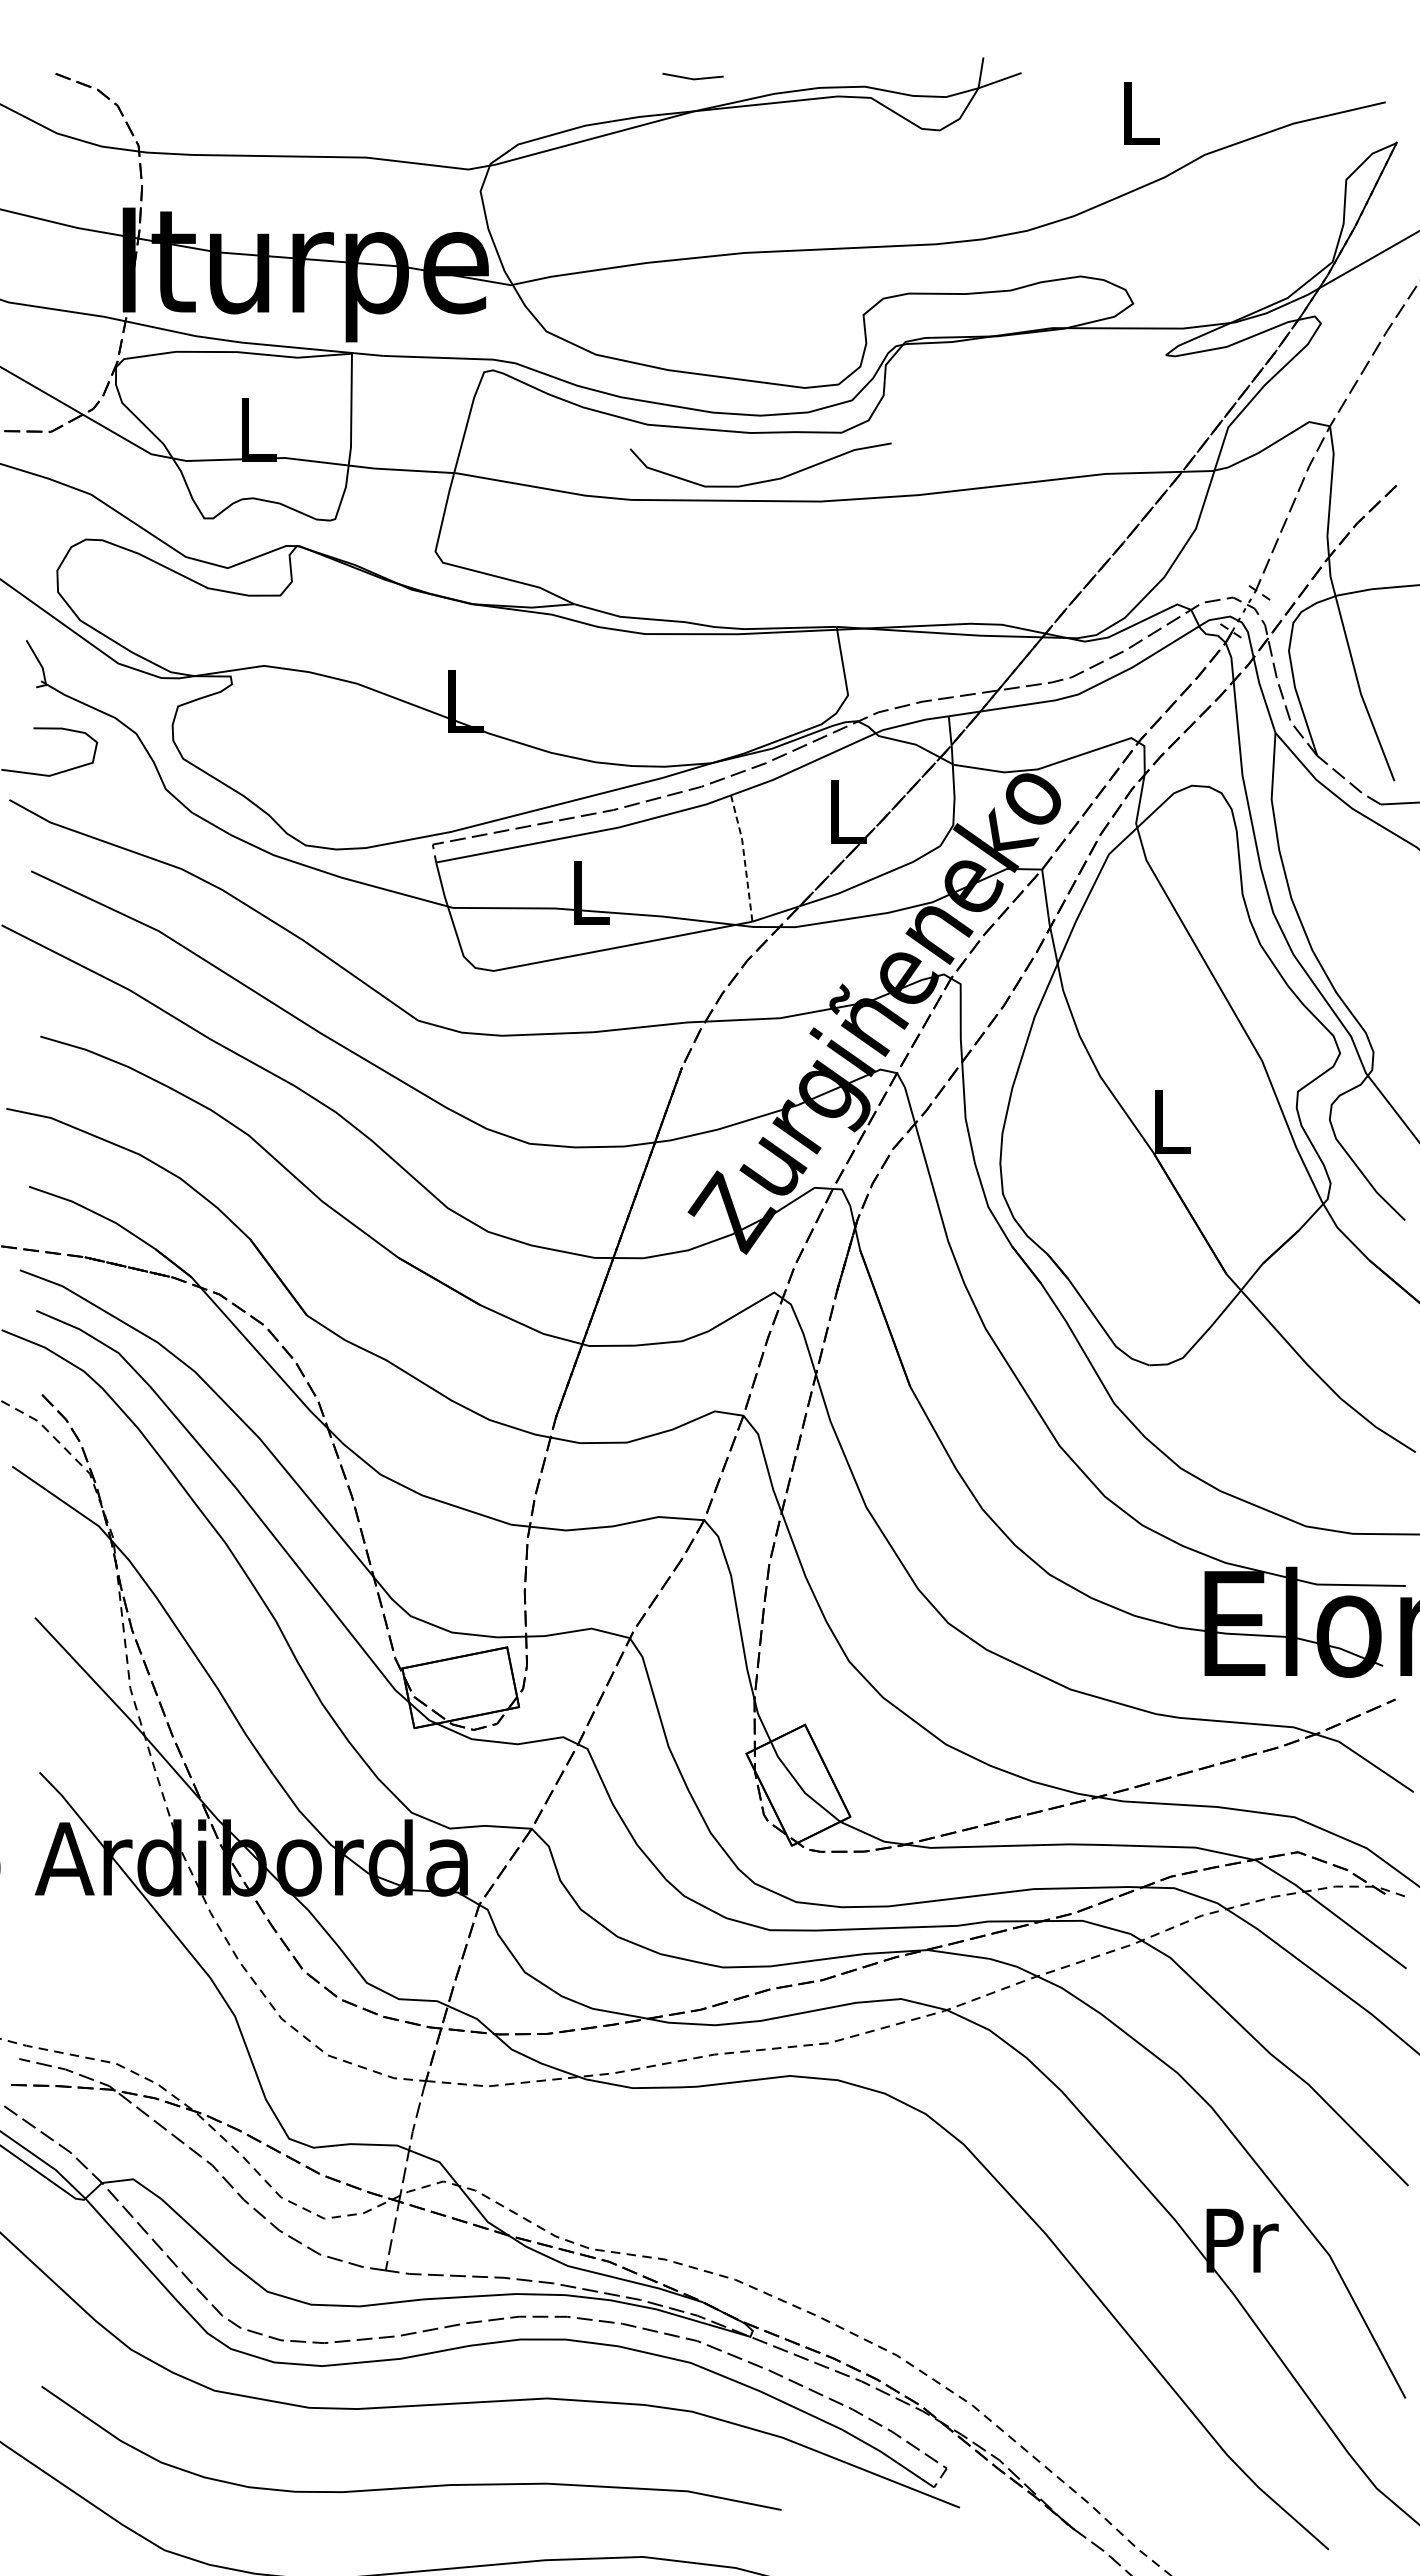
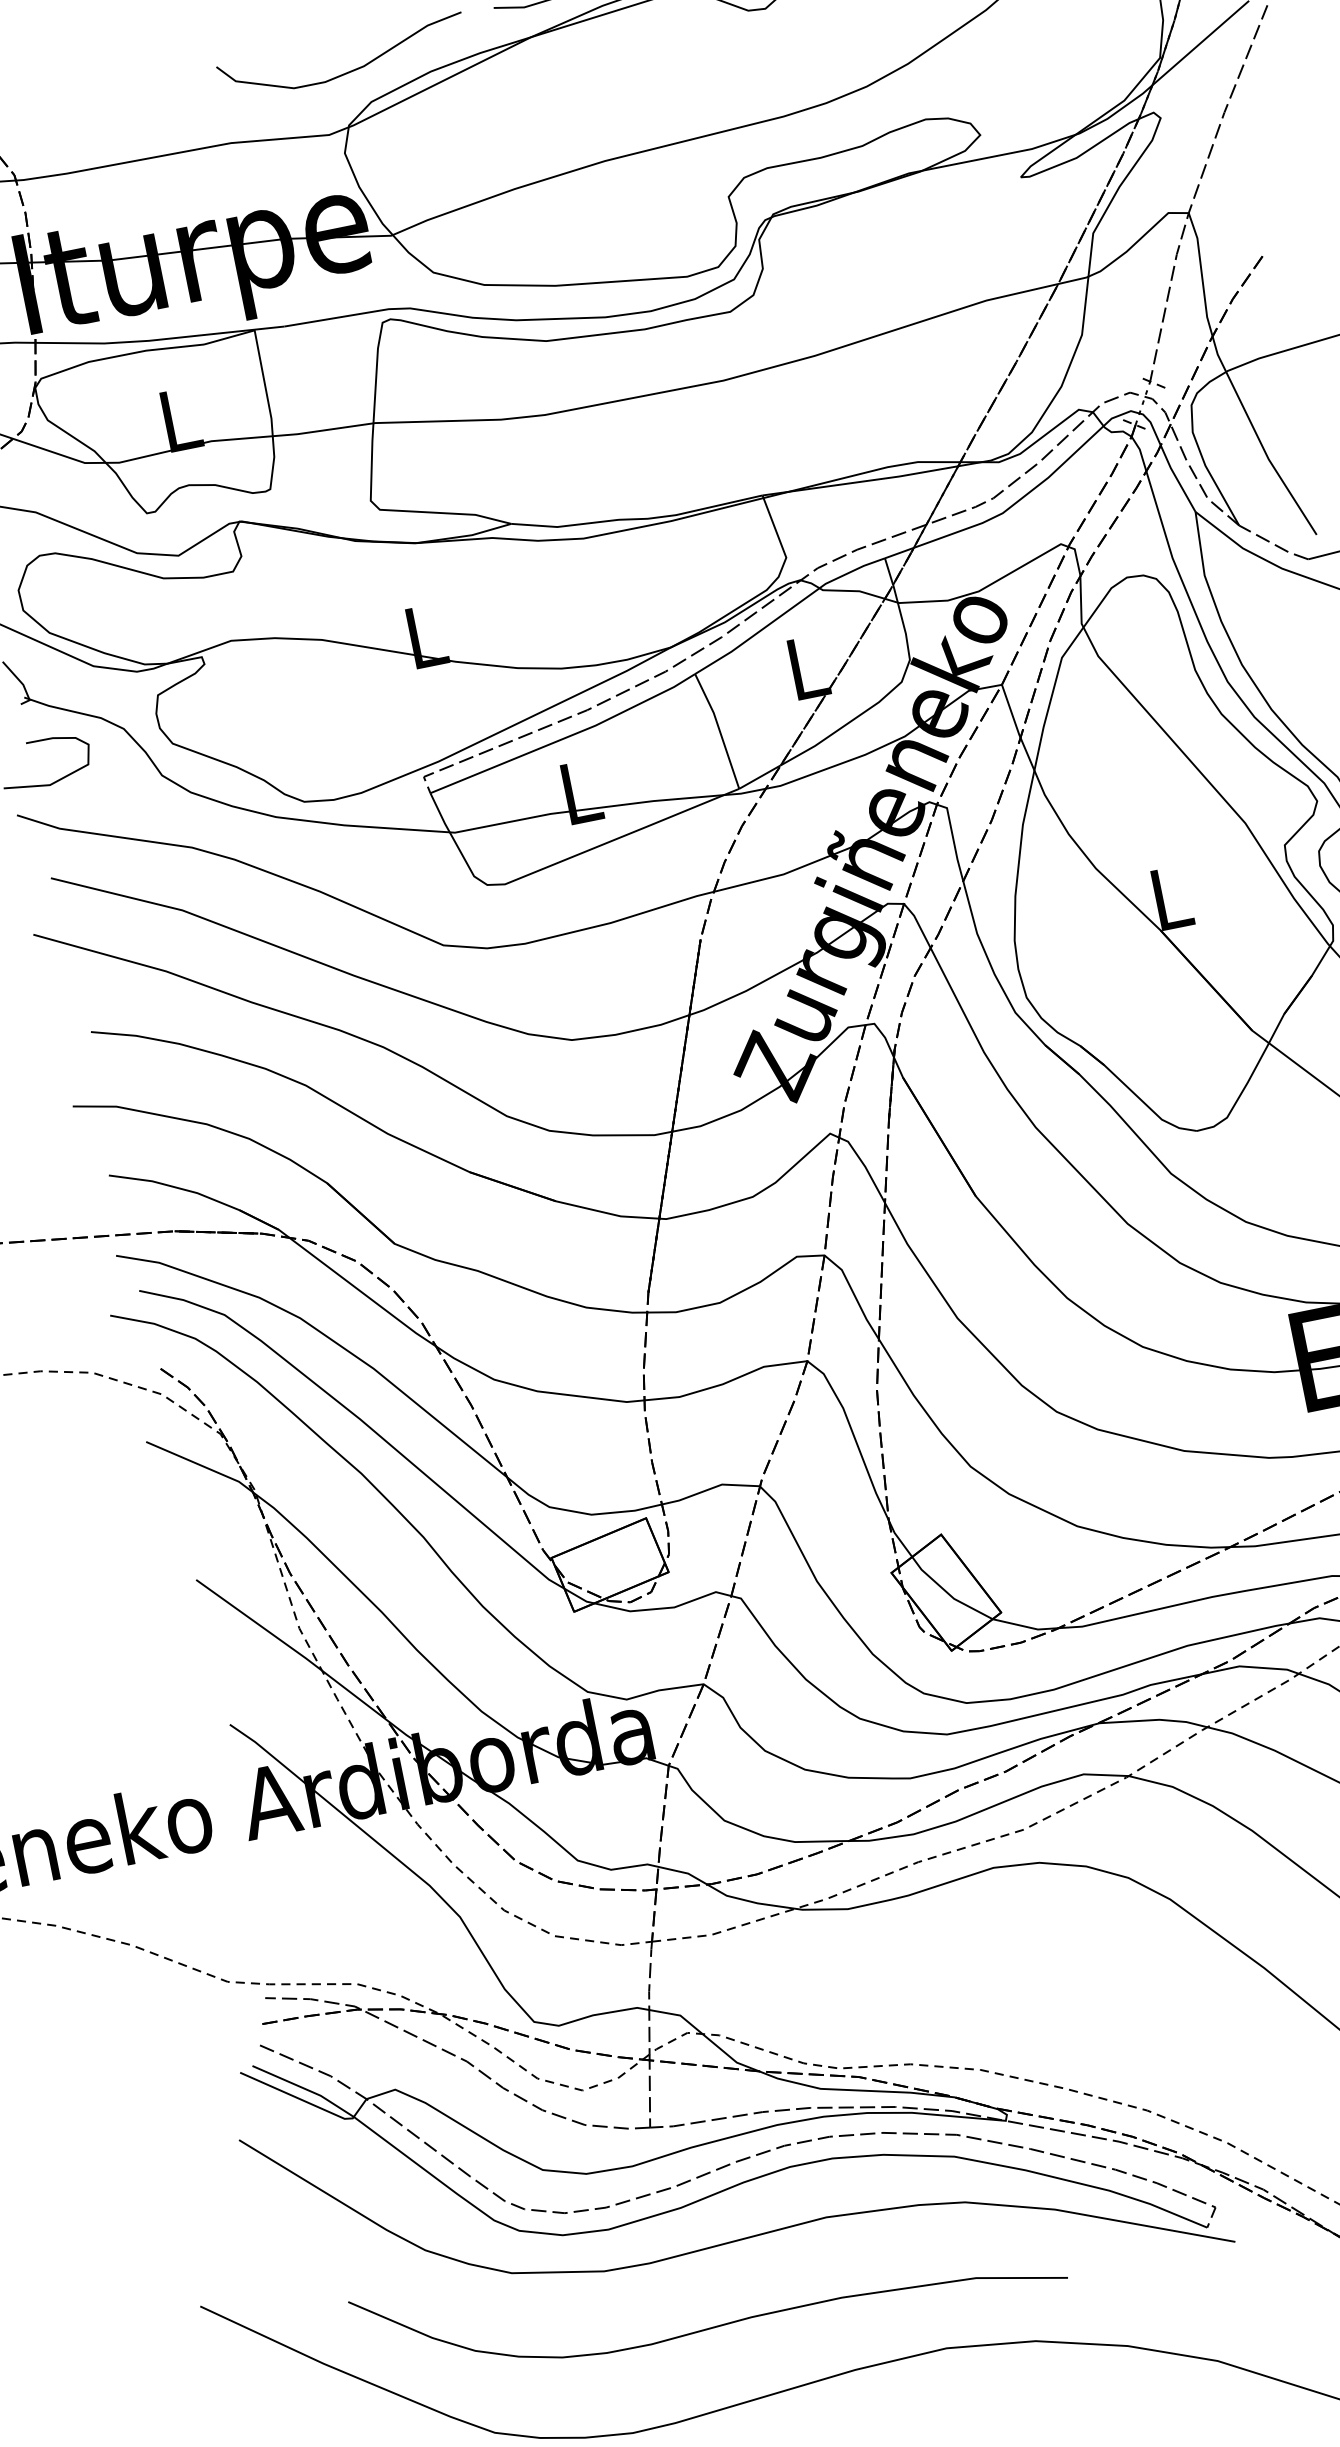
curve: (763, 480) -> (347, 71), moved
line: (744, 857) -> (719, 729), dashed -> solid

